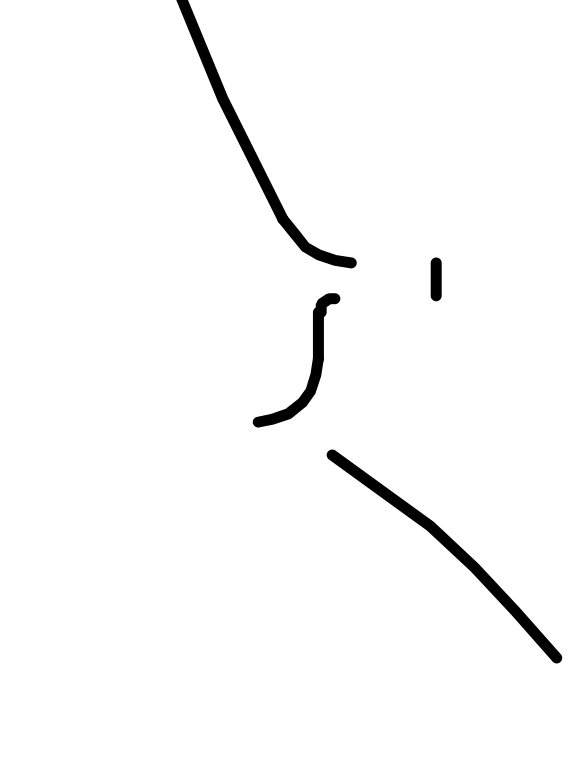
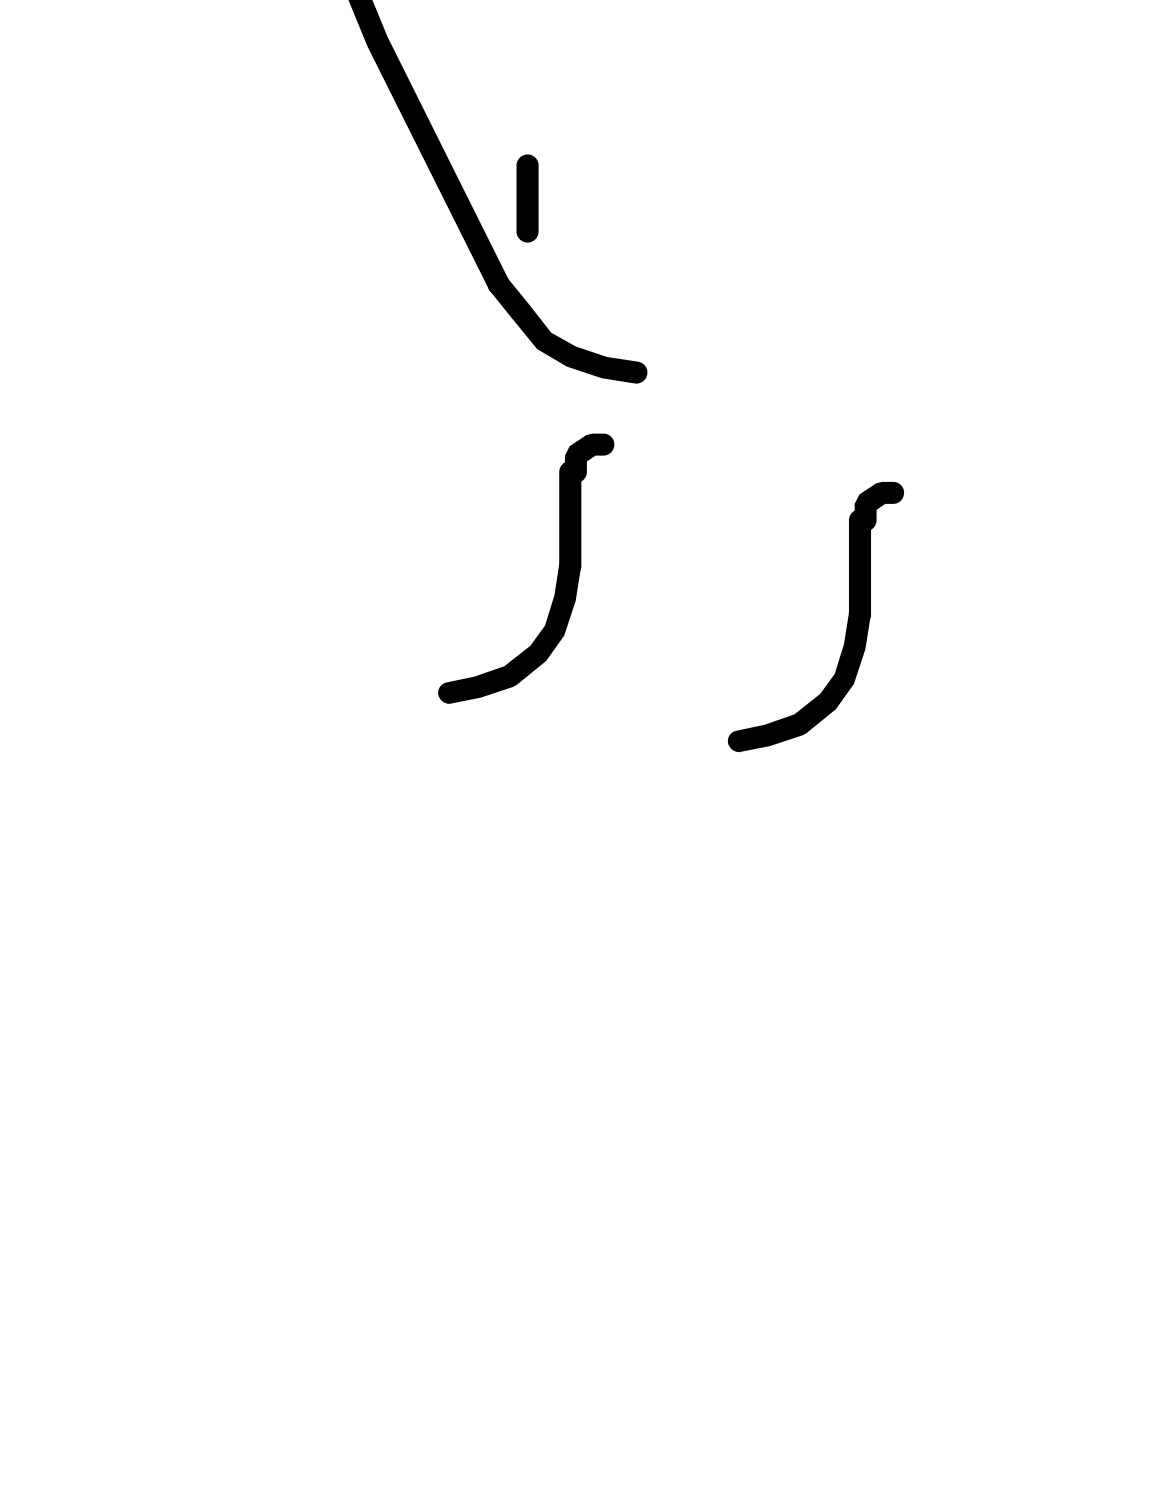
part: (435, 279) -> (526, 198), moved
part: (455, 389) -> (846, 627), added
fill: (444, 556) -> (823, 963), removed

